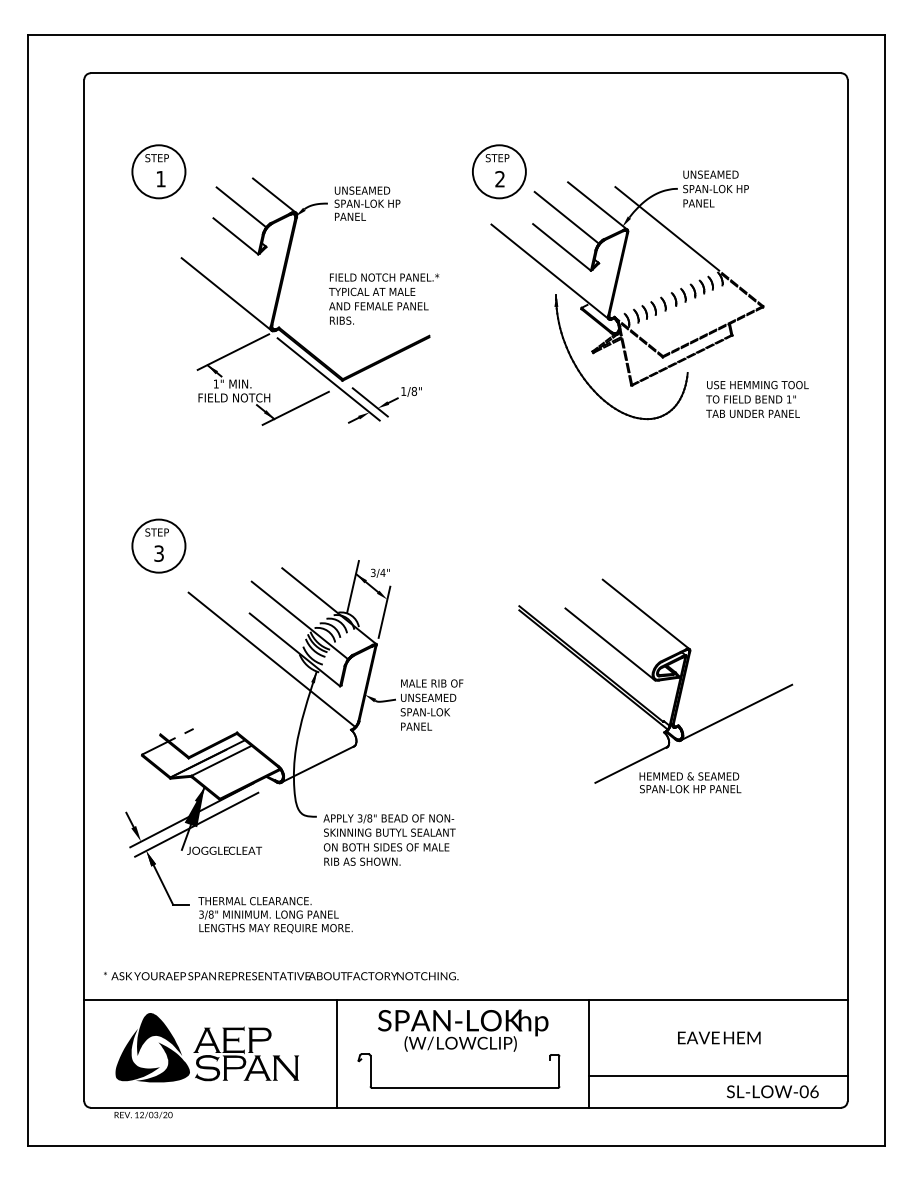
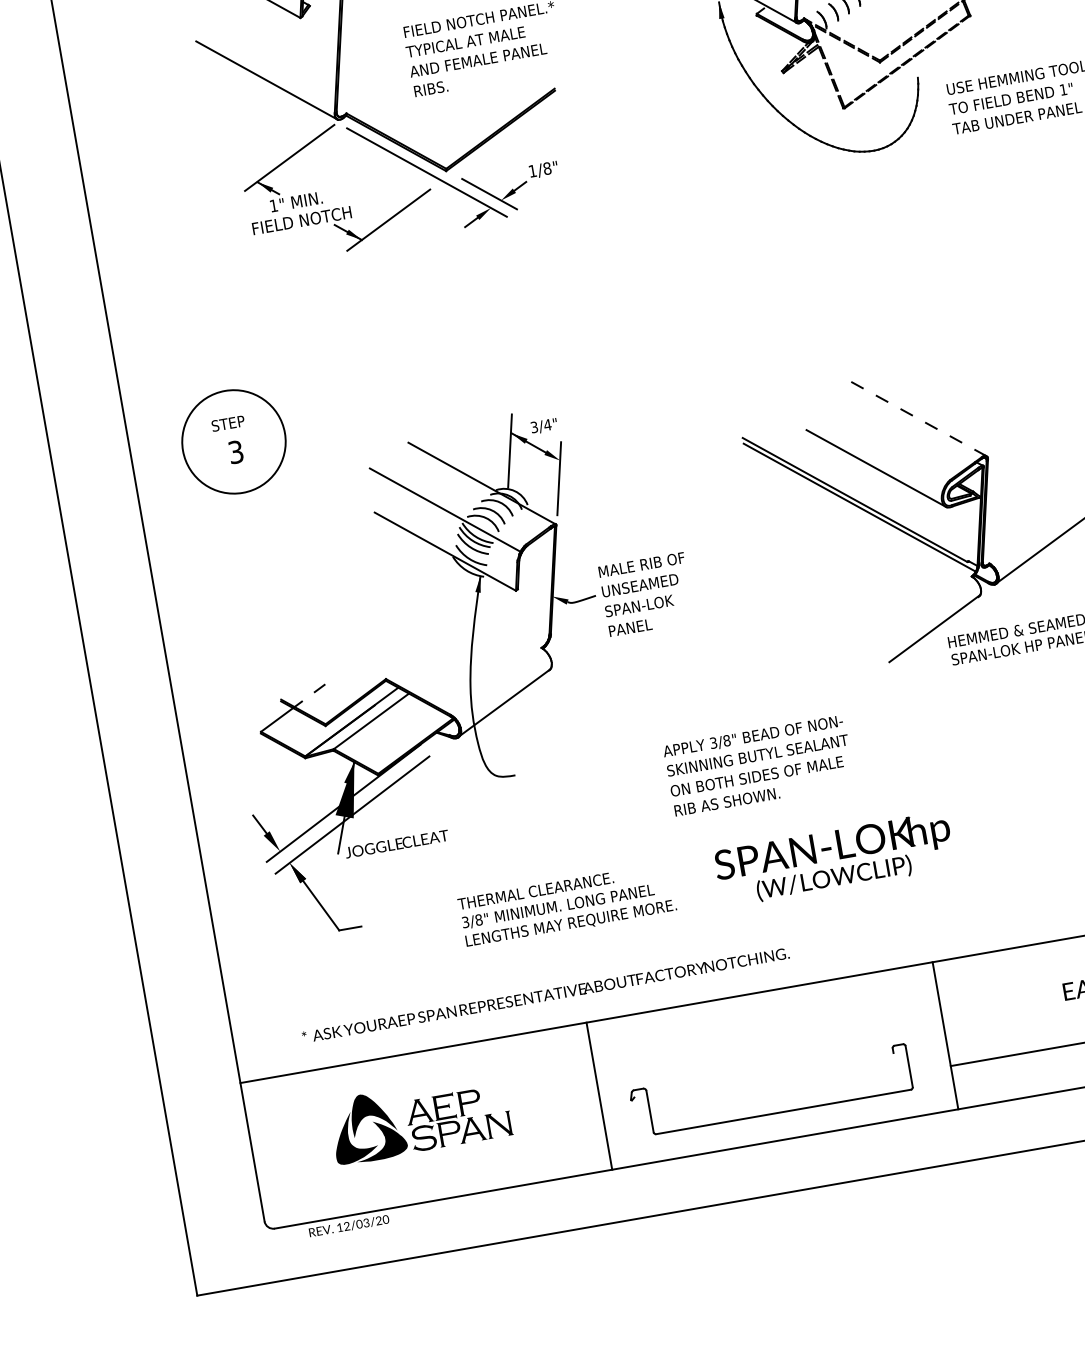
circle: (158, 545) -> (233, 441), size x1.4
line: (646, 614) -> (919, 418), solid -> dashed
line: (271, 659) -> (415, 570), removed
text: (389, 839) -> (759, 764), moved
text: (275, 915) -> (567, 905), moved
text: (281, 976) -> (546, 995), moved
text: (463, 1030) -> (834, 859), moved
part: (206, 1047) -> (419, 1118), size x0.7

